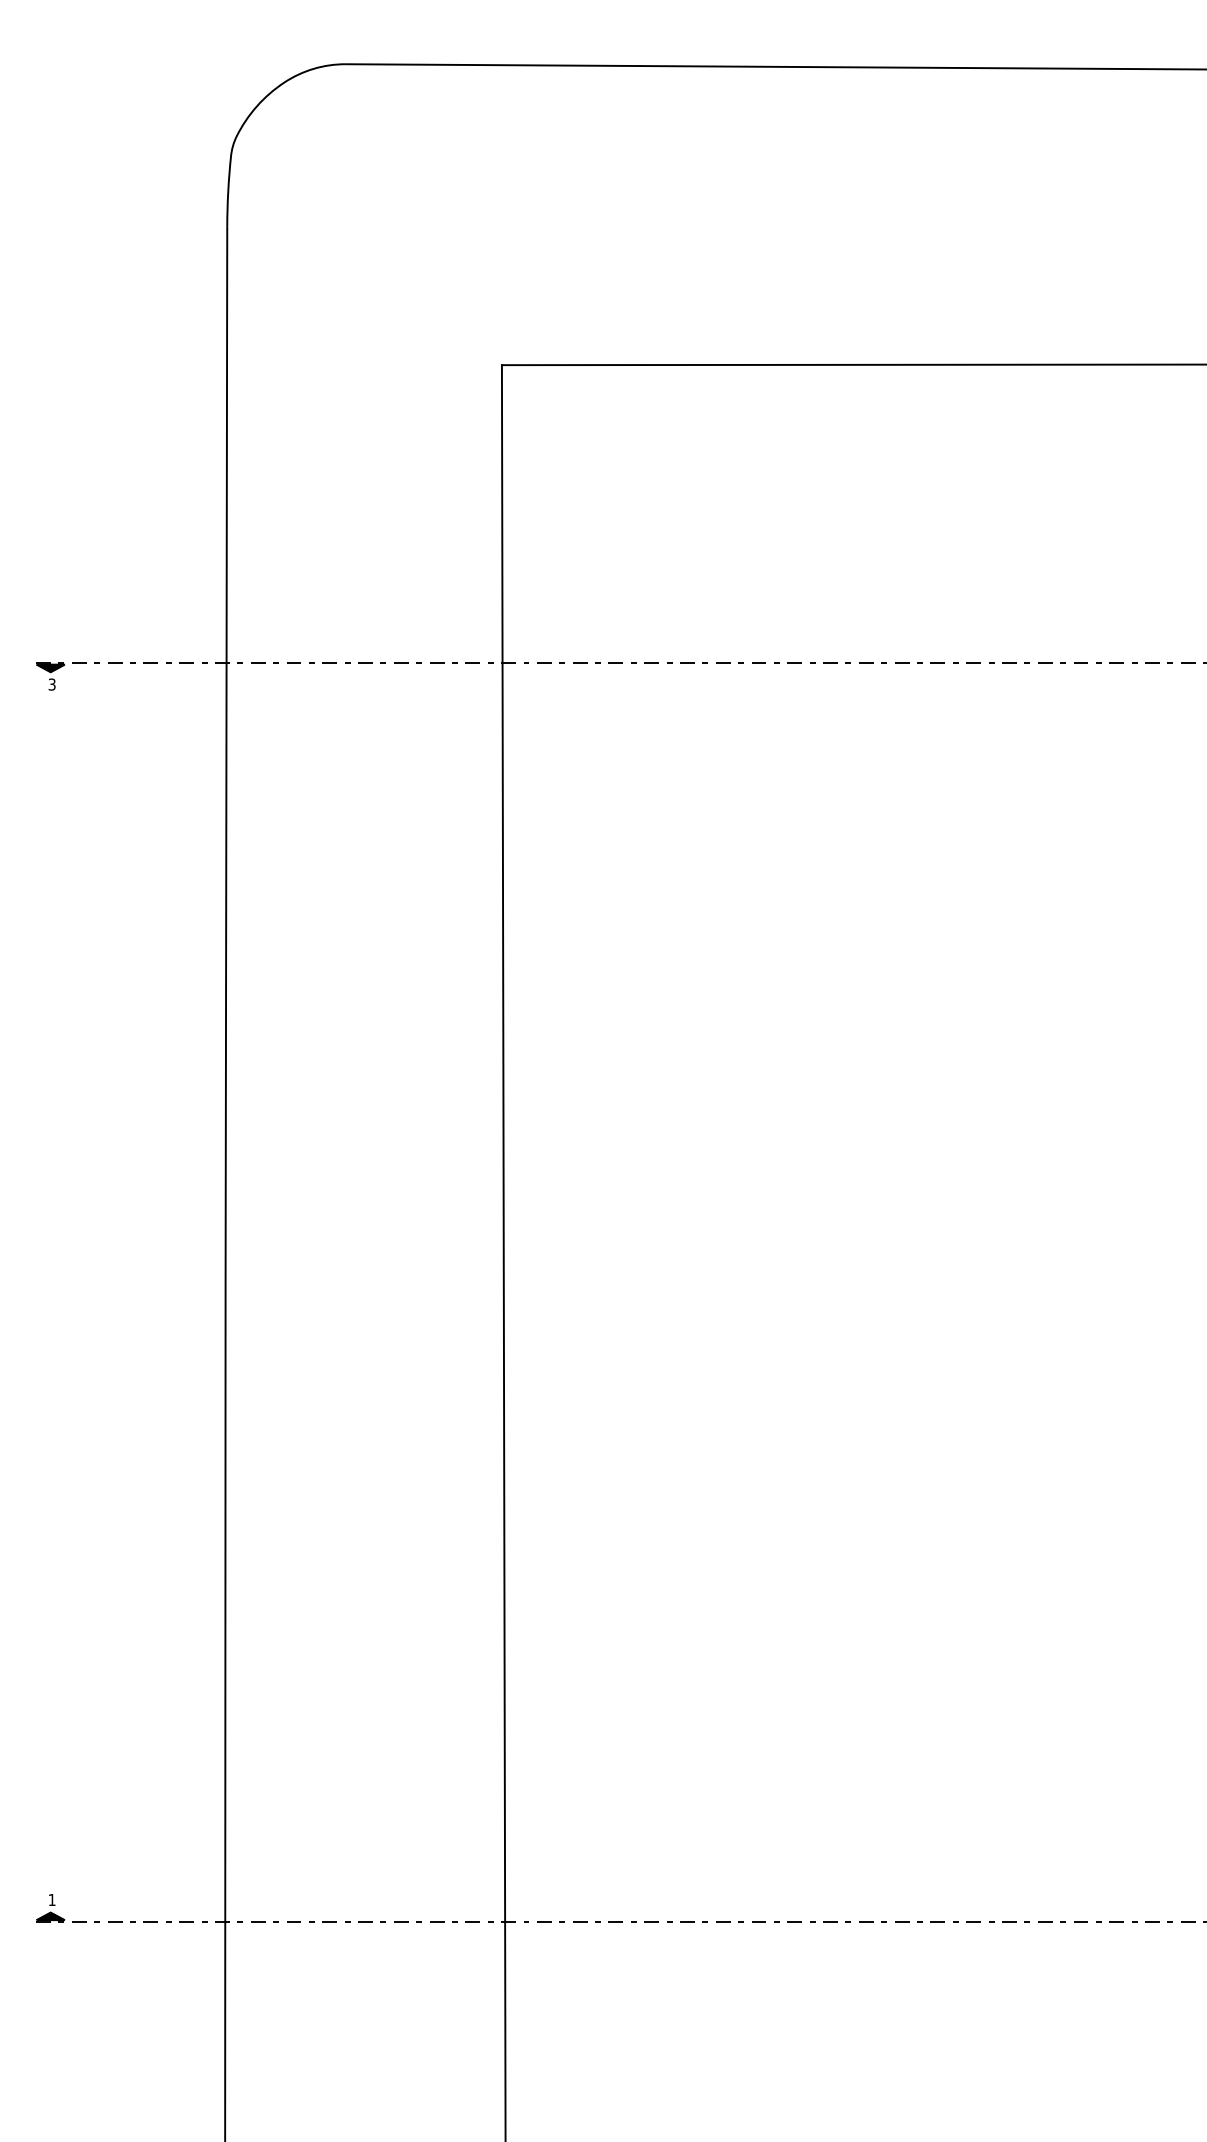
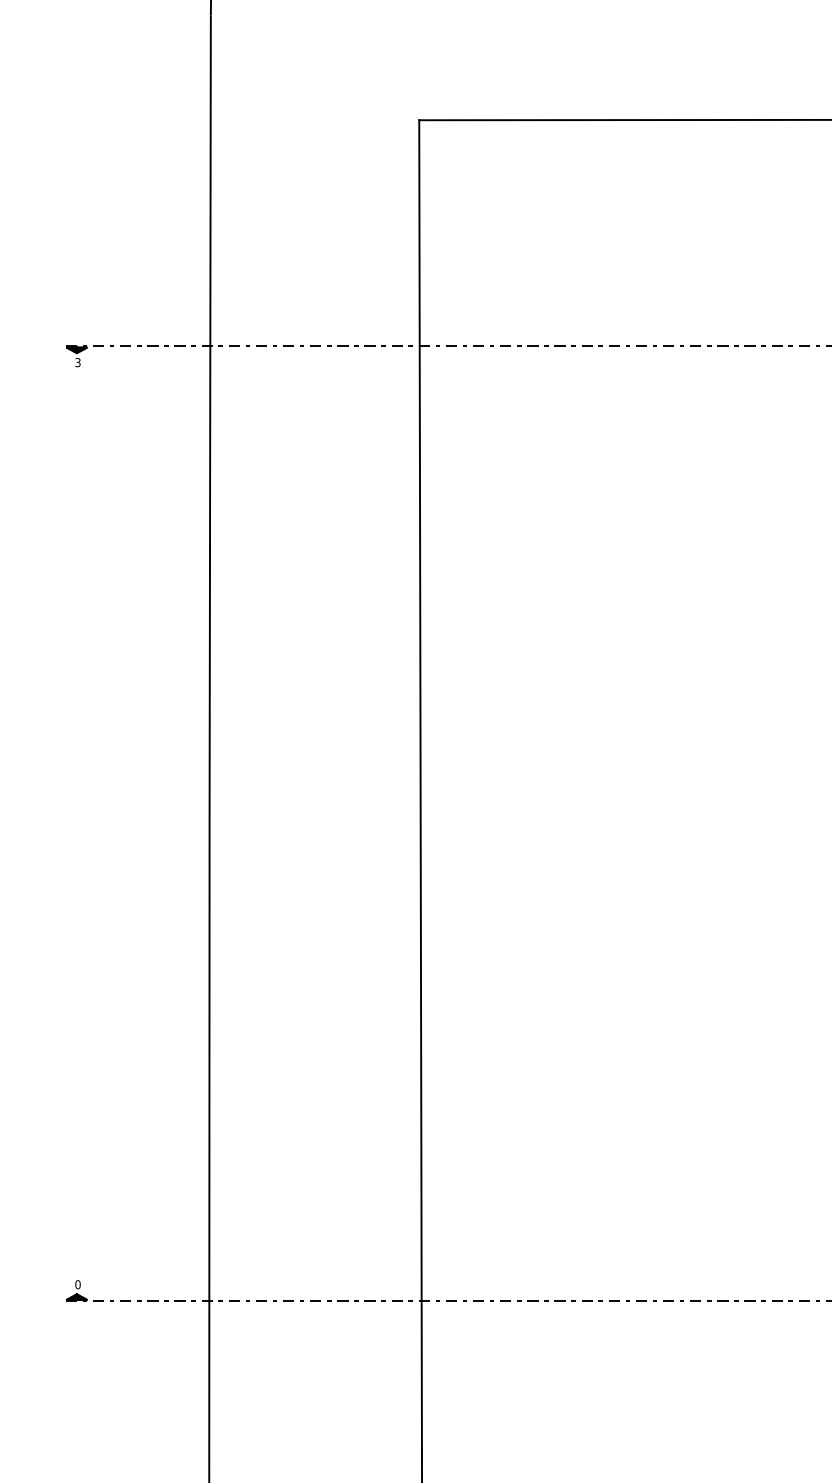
text: (51, 1899) -> (77, 1284), 1 -> 0

